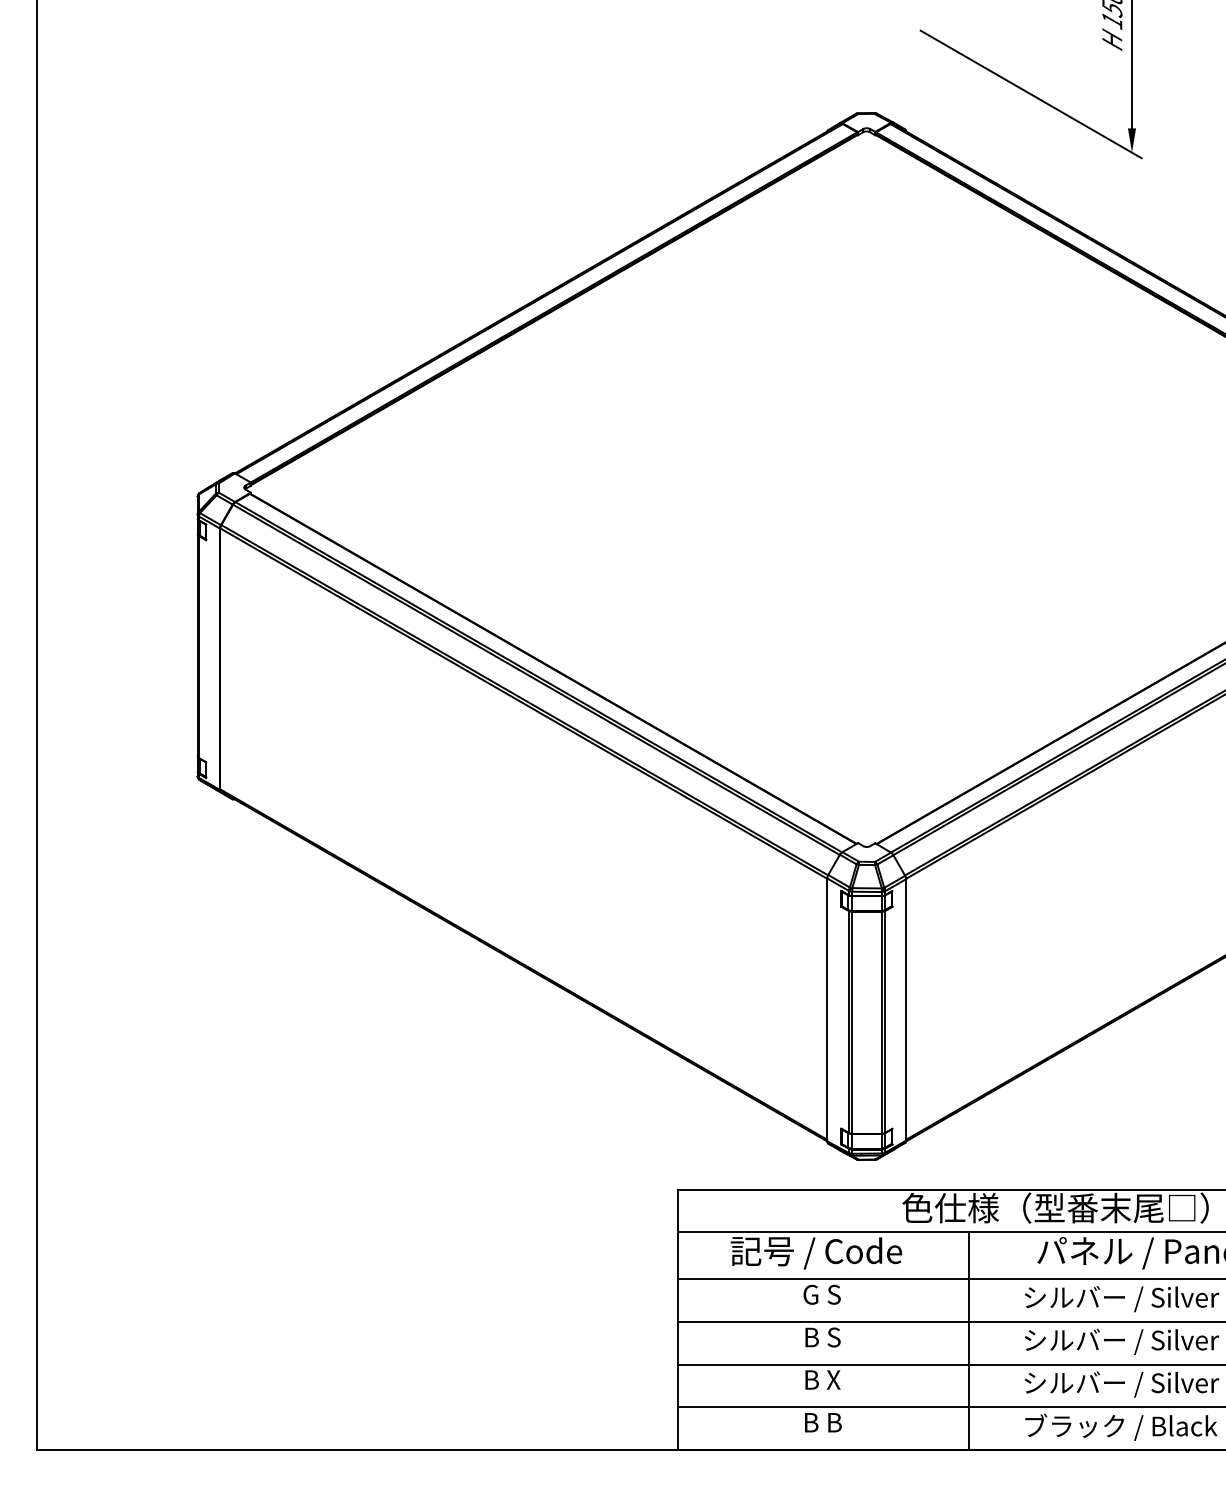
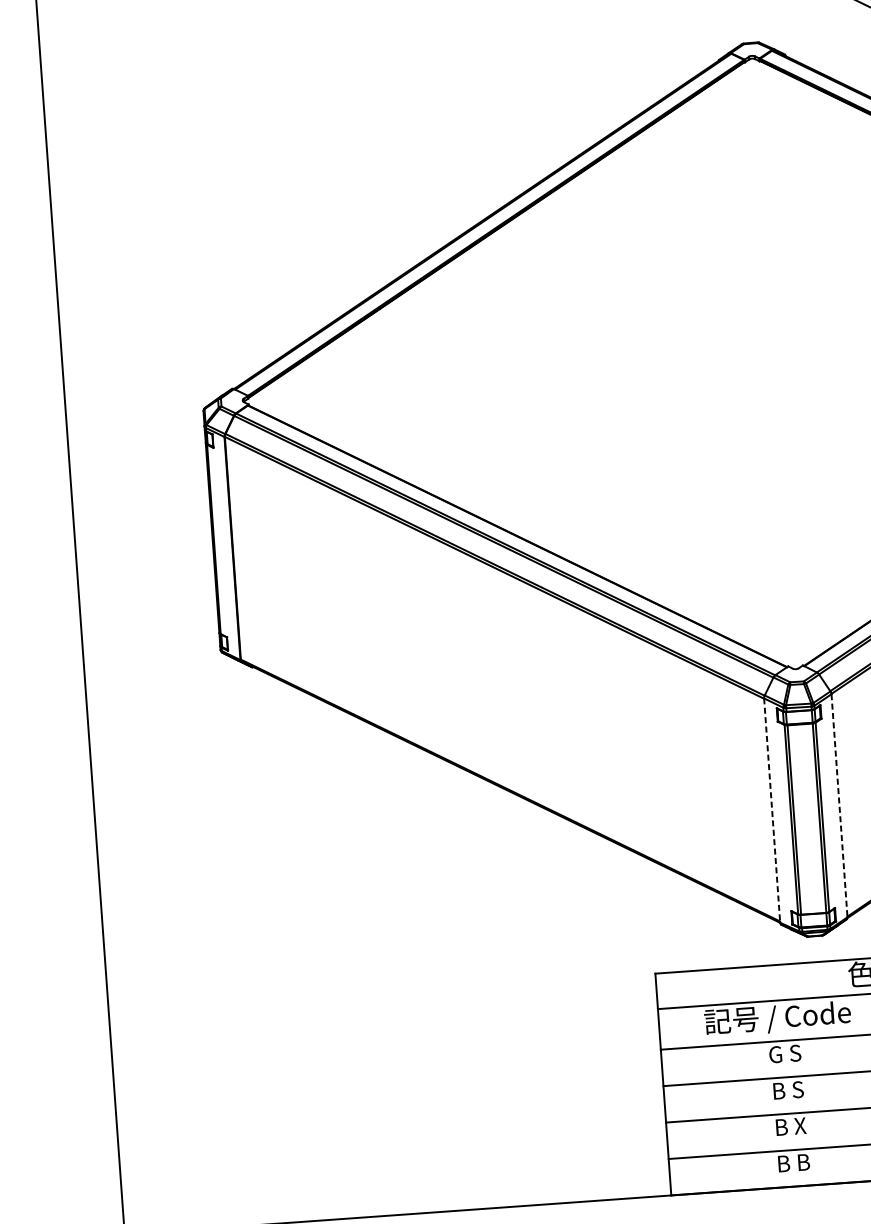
line: (906, 1009) -> (839, 805), solid -> dashed
line: (827, 1010) -> (772, 811), solid -> dashed

